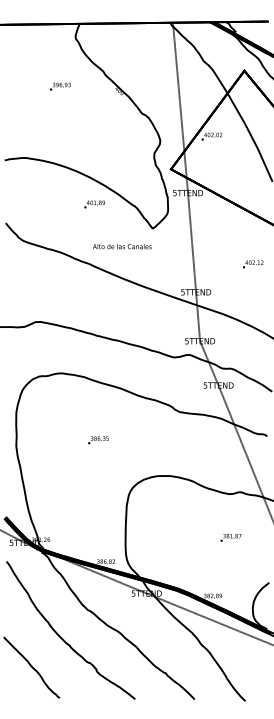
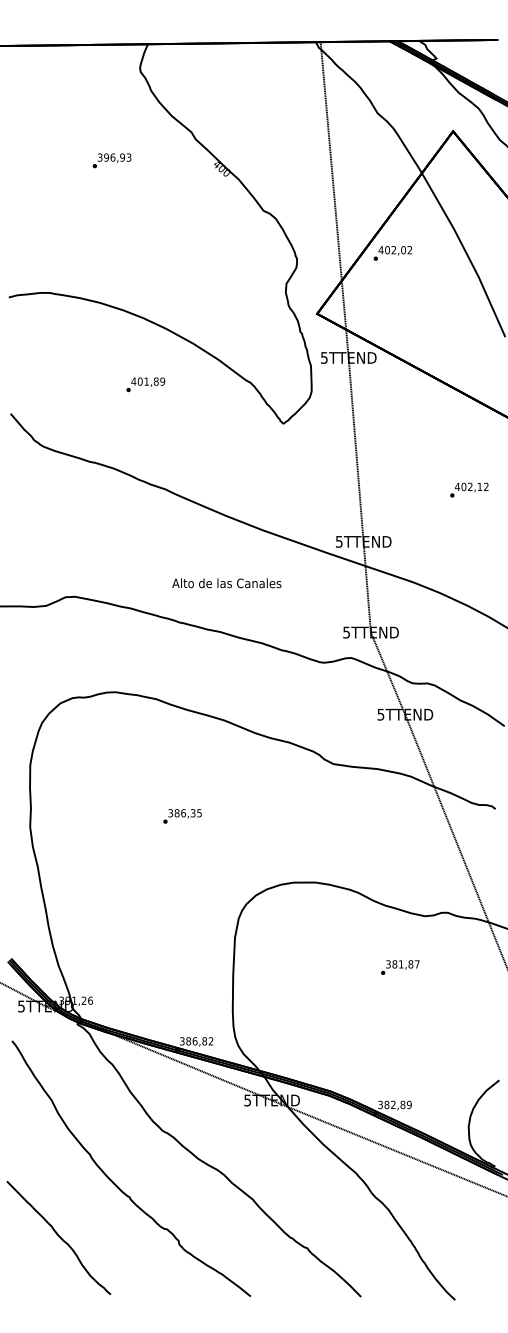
text: (94, 204) -> (145, 384), moved
text: (122, 246) -> (227, 583), moved
text: (230, 537) -> (399, 966), moved

